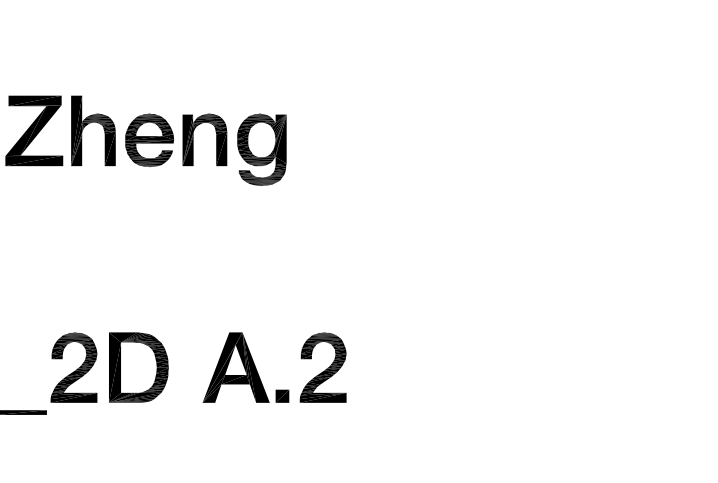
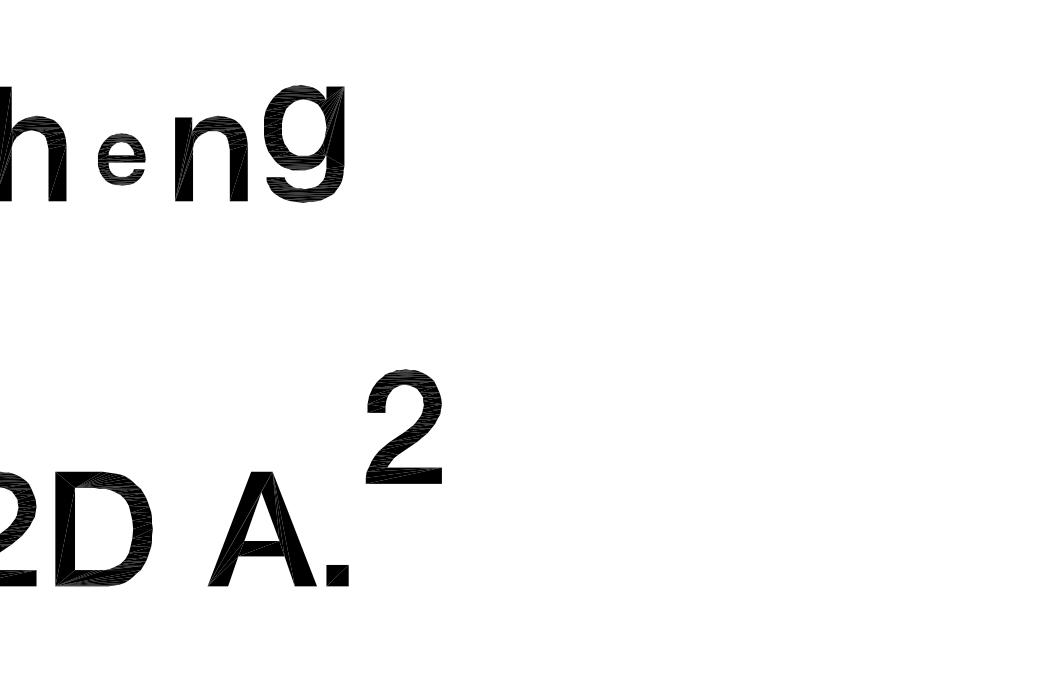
part: (149, 140) -> (121, 159), size x0.6
part: (261, 149) -> (303, 143), moved
part: (322, 367) -> (402, 426), moved

